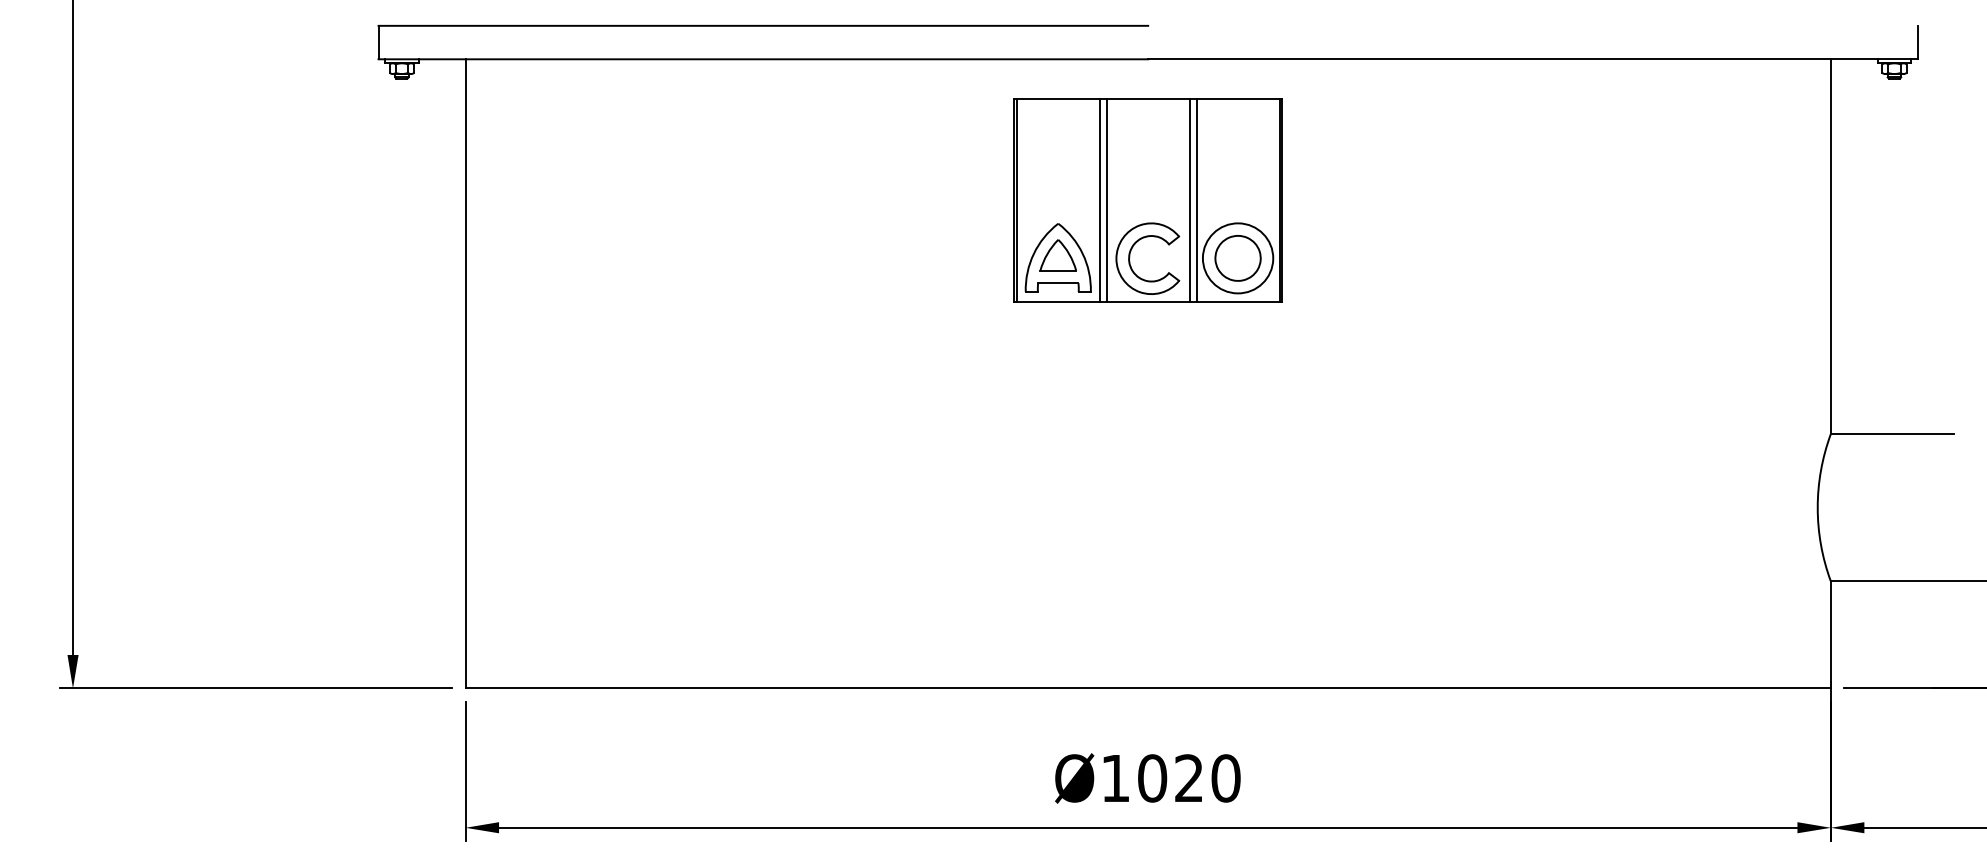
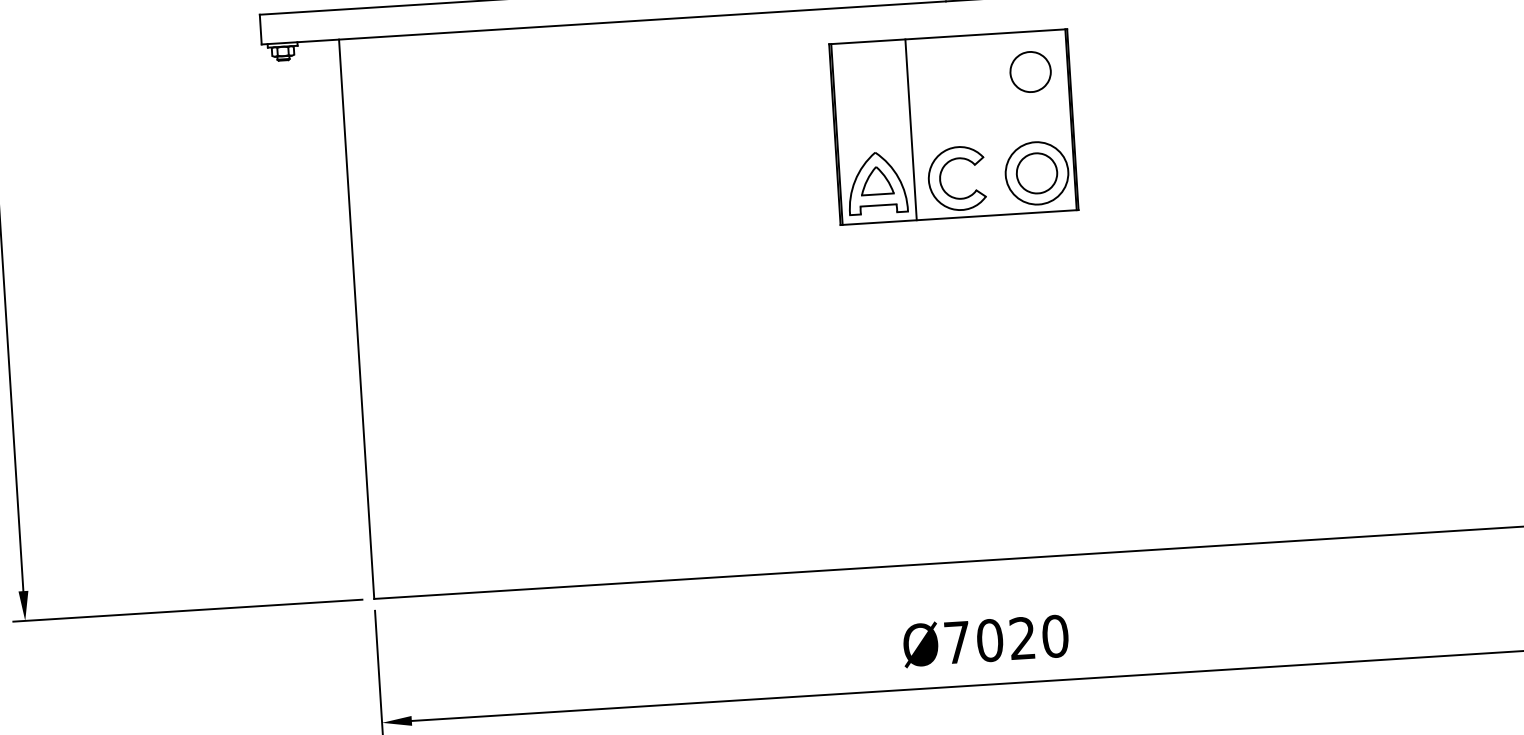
part: (1237, 144) -> (1030, 72), added
line: (1106, 200) -> (916, 129), removed
line: (1190, 200) -> (991, 124), removed
line: (1196, 200) -> (996, 124), removed
text: (1115, 778) -> (957, 642), Ø1020 -> Ø7020

